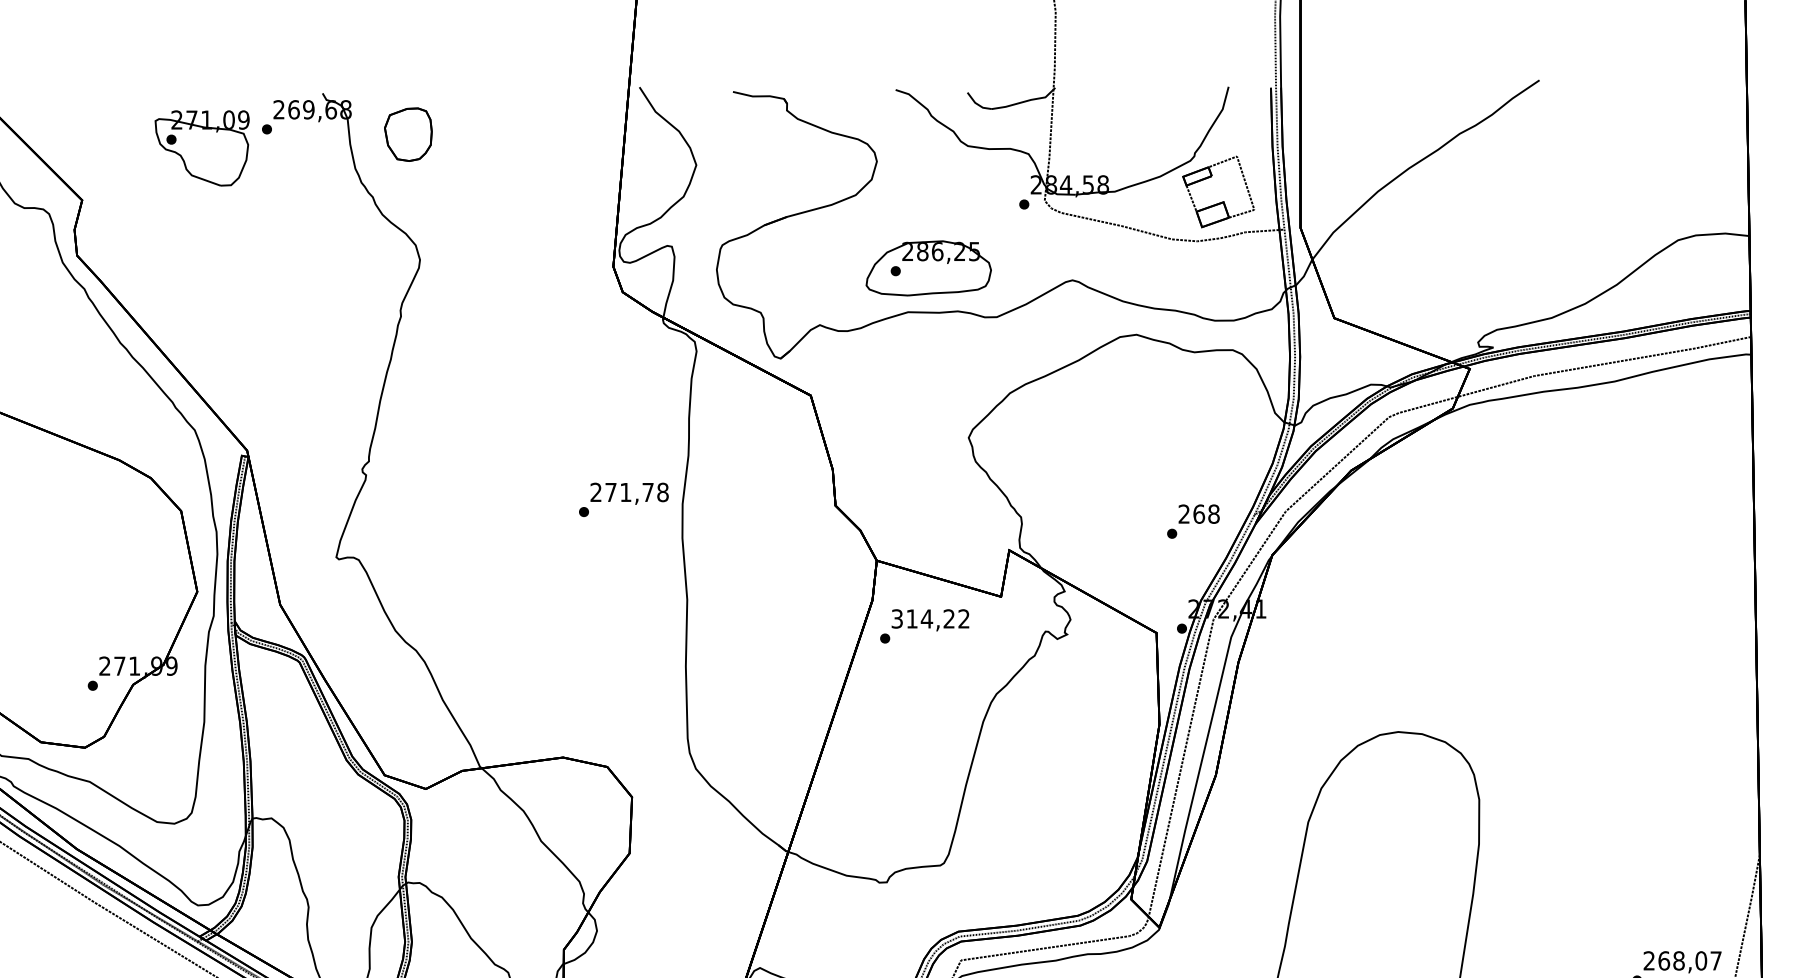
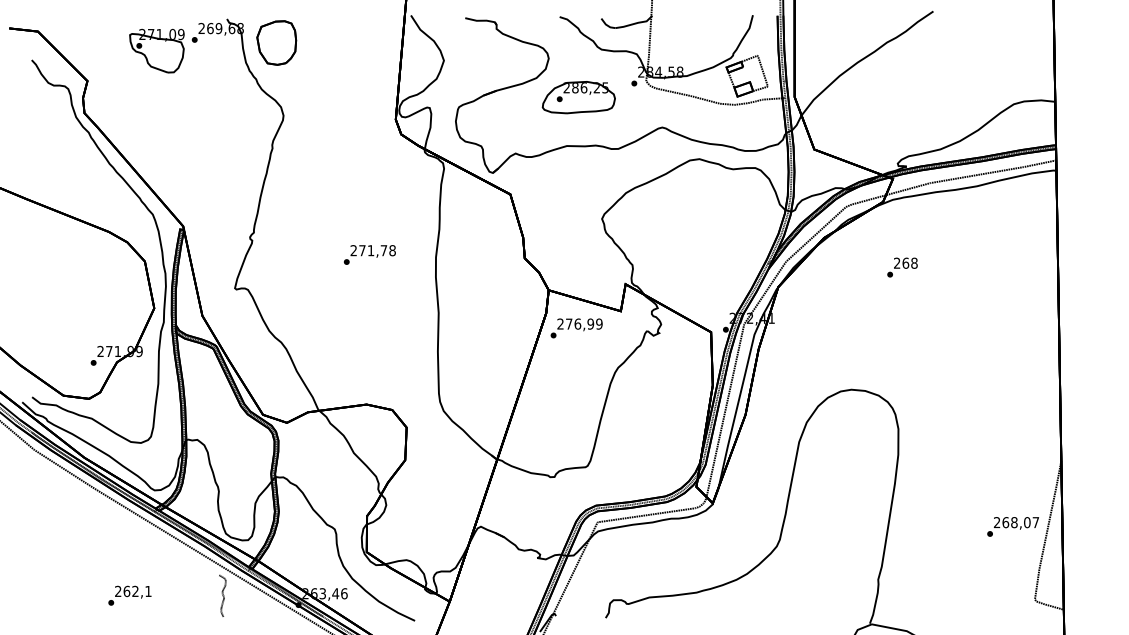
part: (407, 133) -> (276, 42), size x1.43
part: (928, 268) -> (578, 97), moved
text: (623, 499) -> (369, 254), moved
text: (1193, 521) -> (902, 267), moved
text: (929, 617) -> (579, 323), 314,22 -> 276,99

